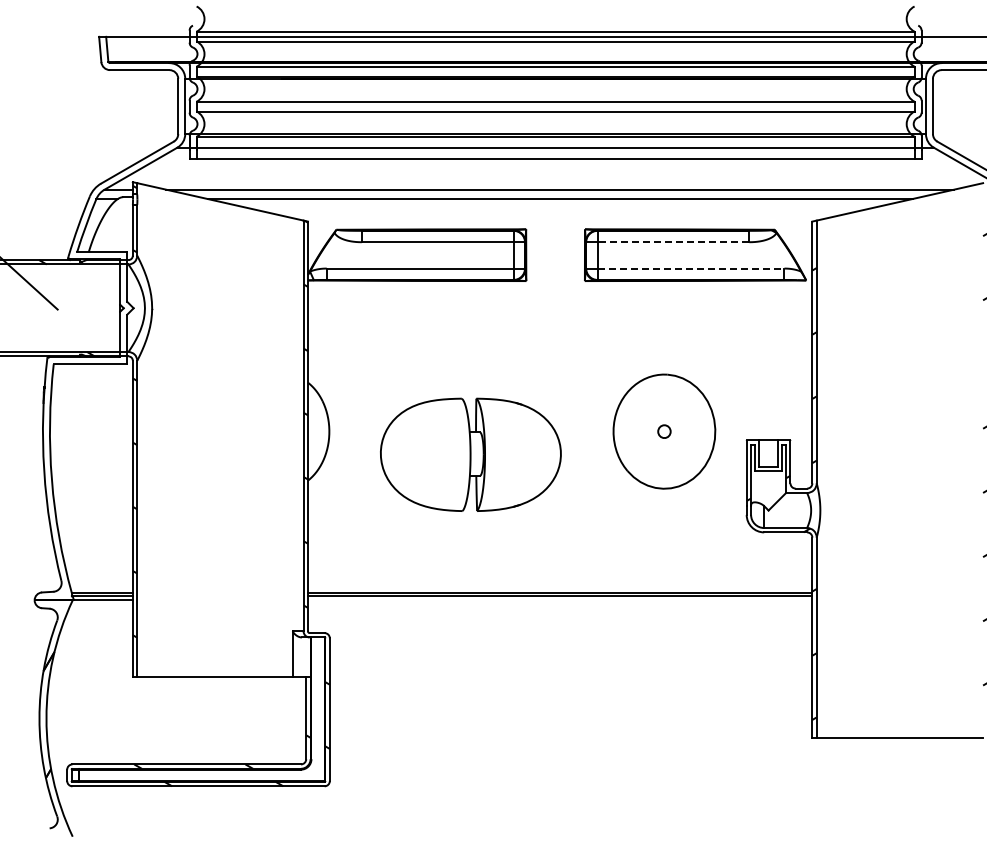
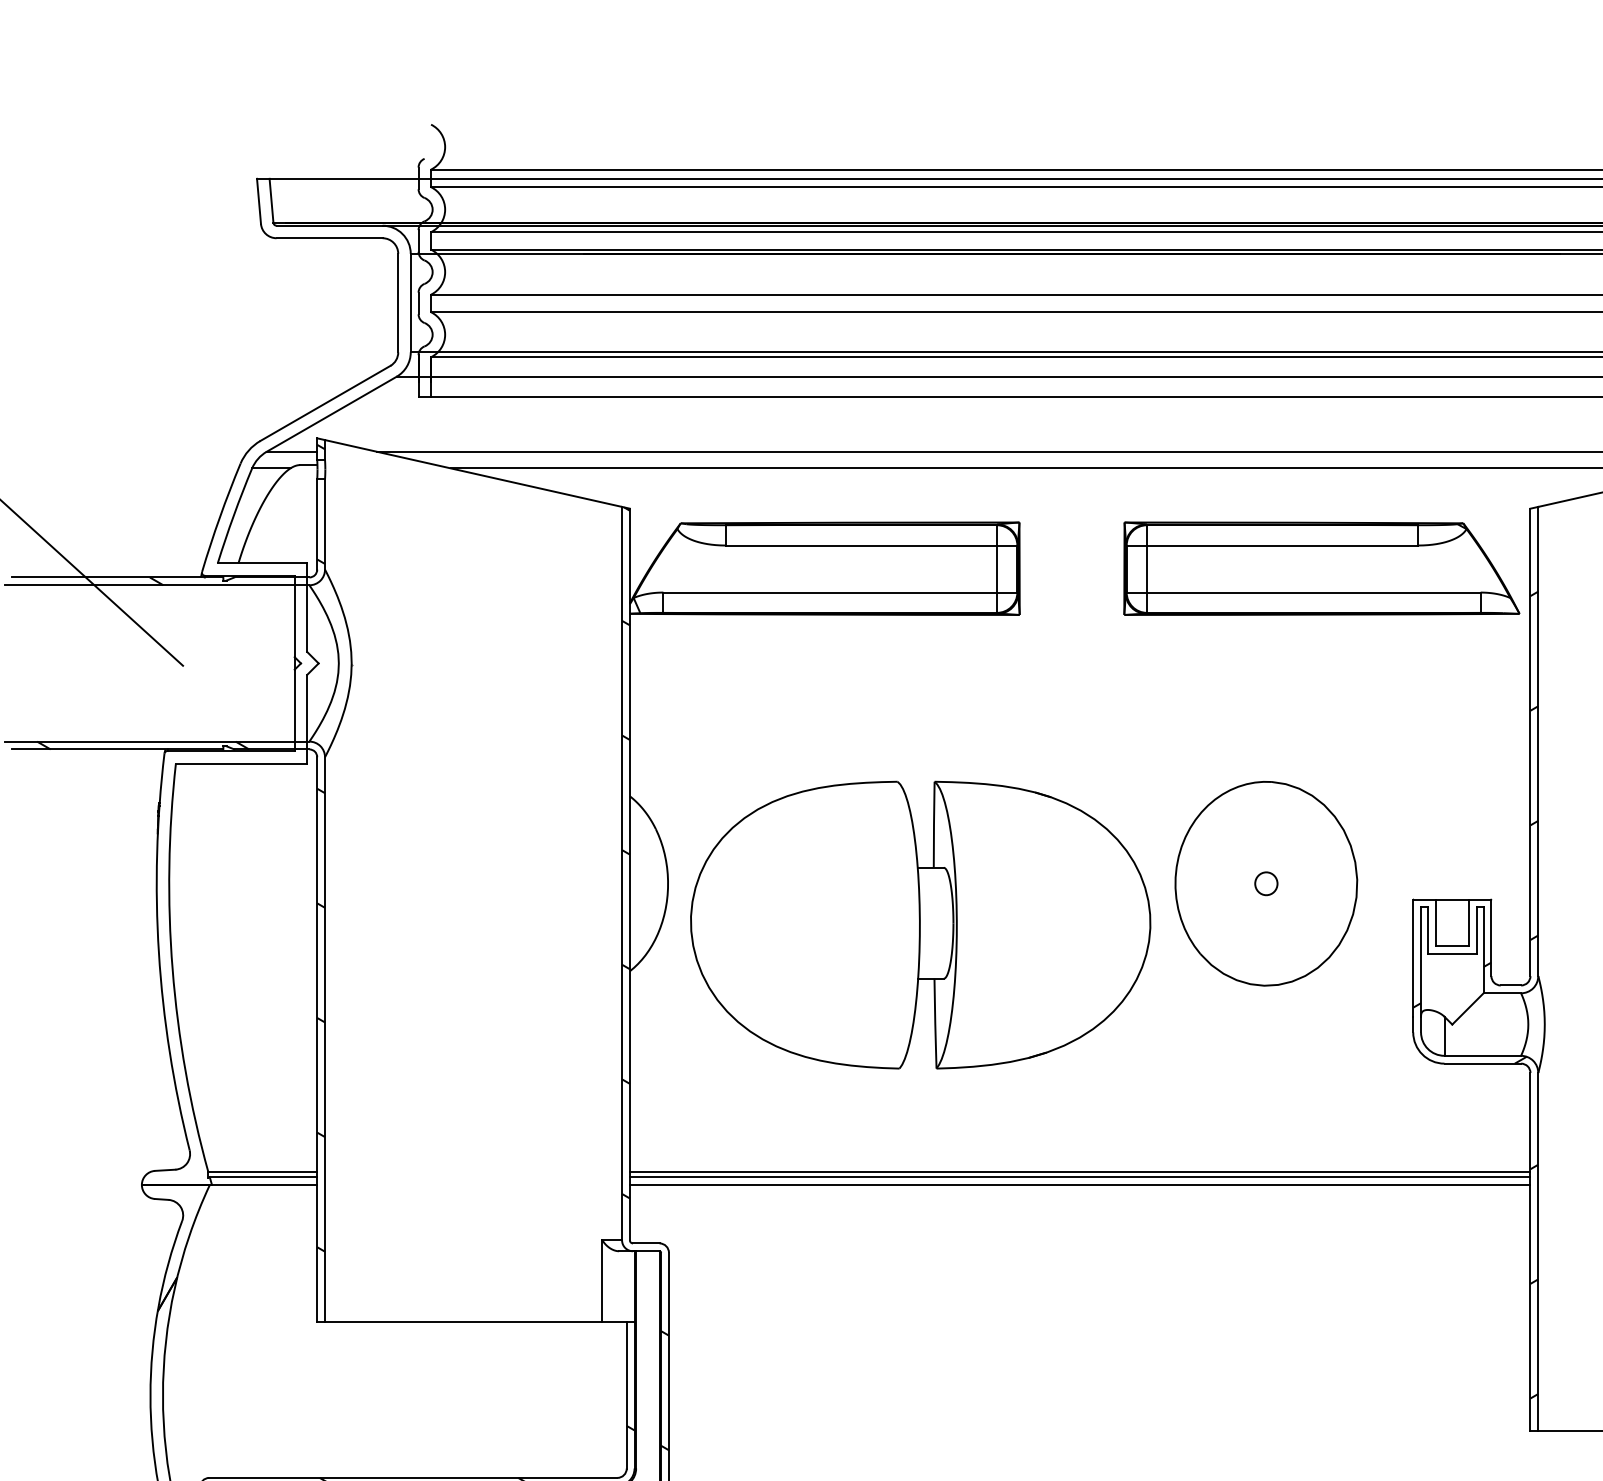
line: (673, 242) -> (1282, 546), dashed -> solid
line: (691, 268) -> (1314, 592), dashed -> solid
part: (470, 454) -> (920, 924), size x1.43
line: (559, 600) -> (1078, 1185), added

